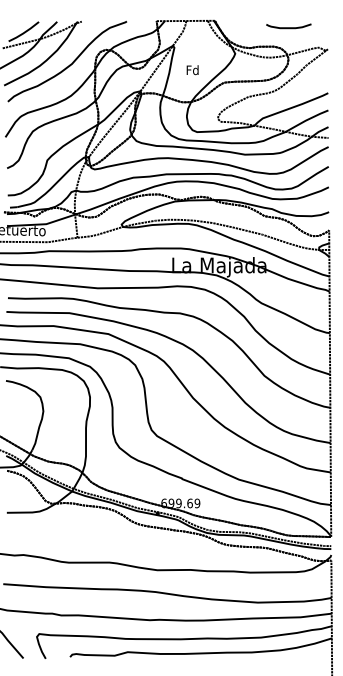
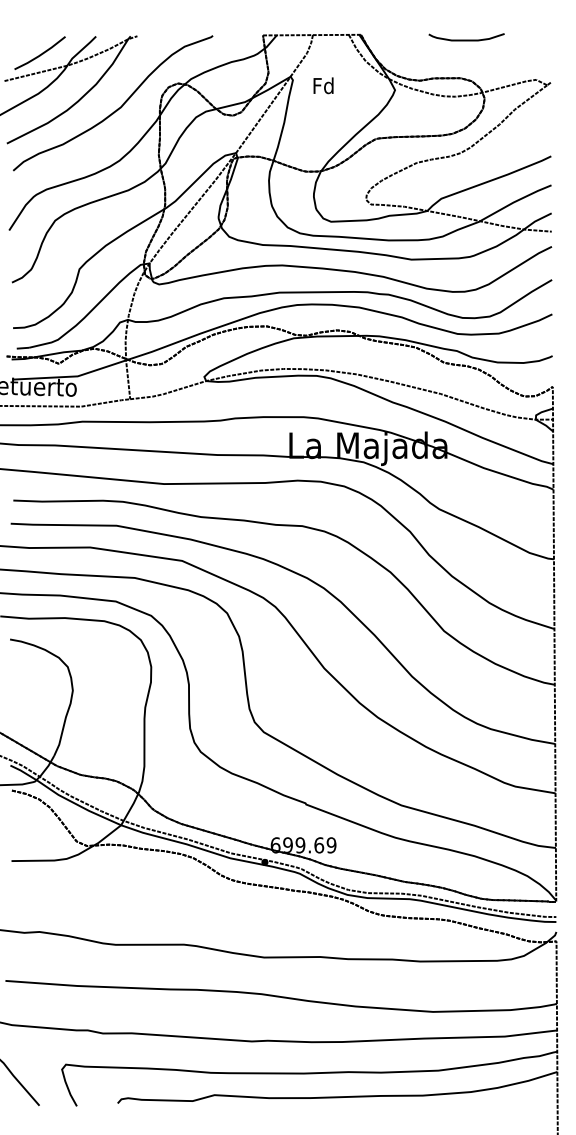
curve: (288, 27) -> (466, 39), moved
text: (192, 70) -> (323, 86), moved

